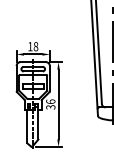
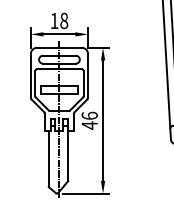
text: (50, 106) -> (89, 124), 36 -> 46

